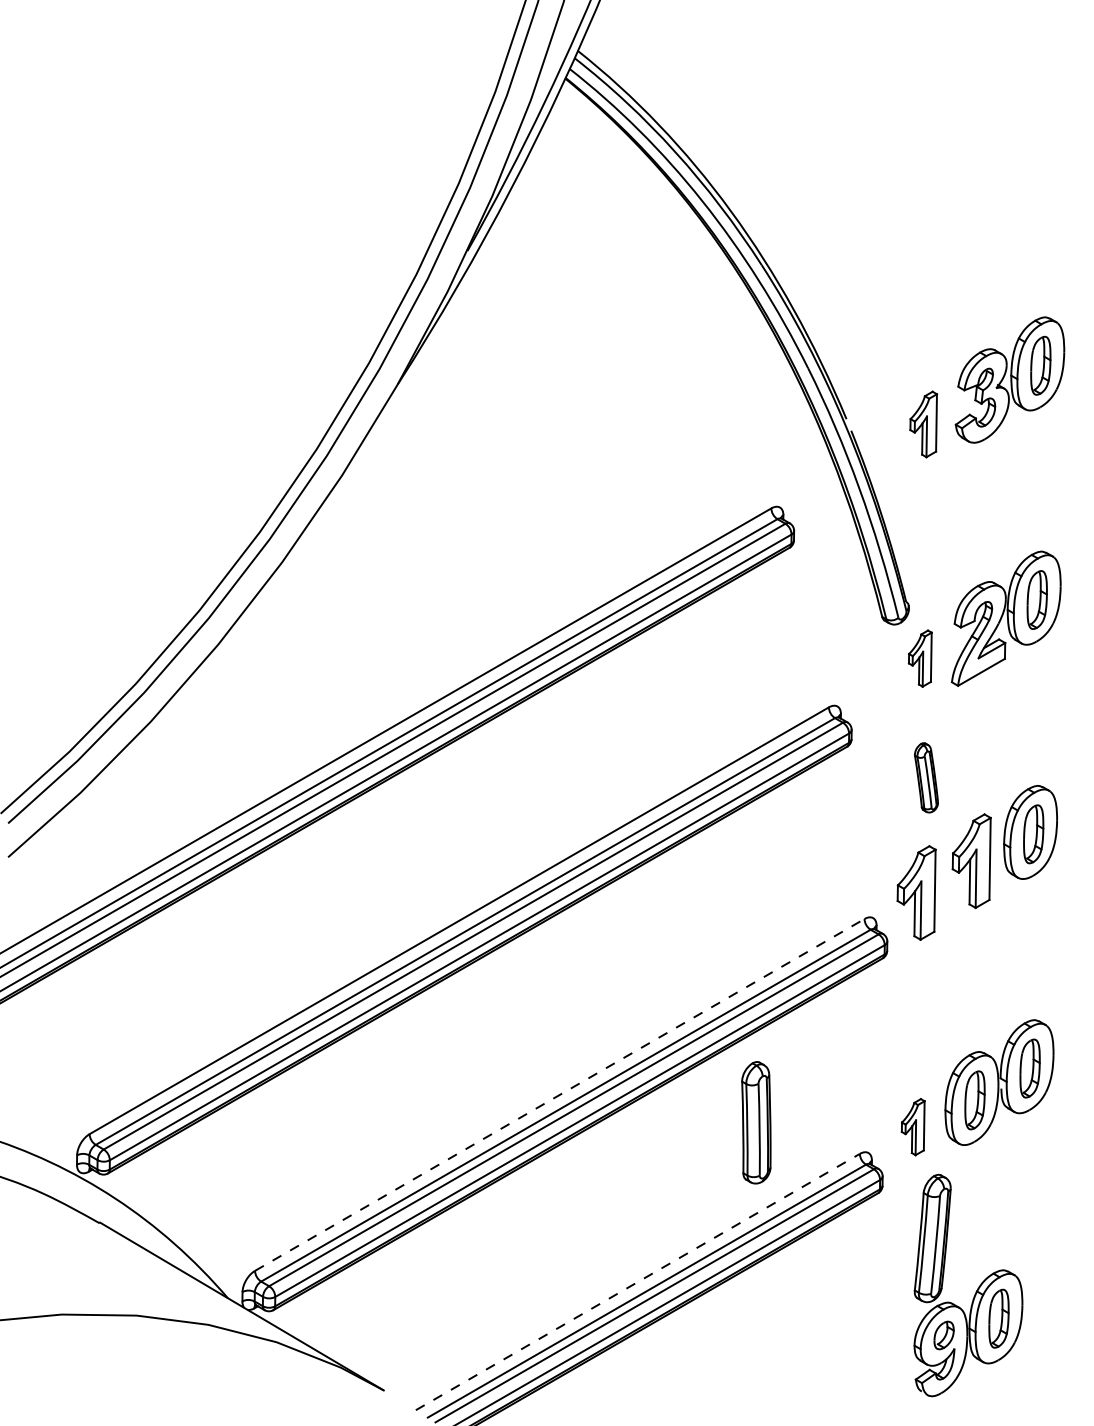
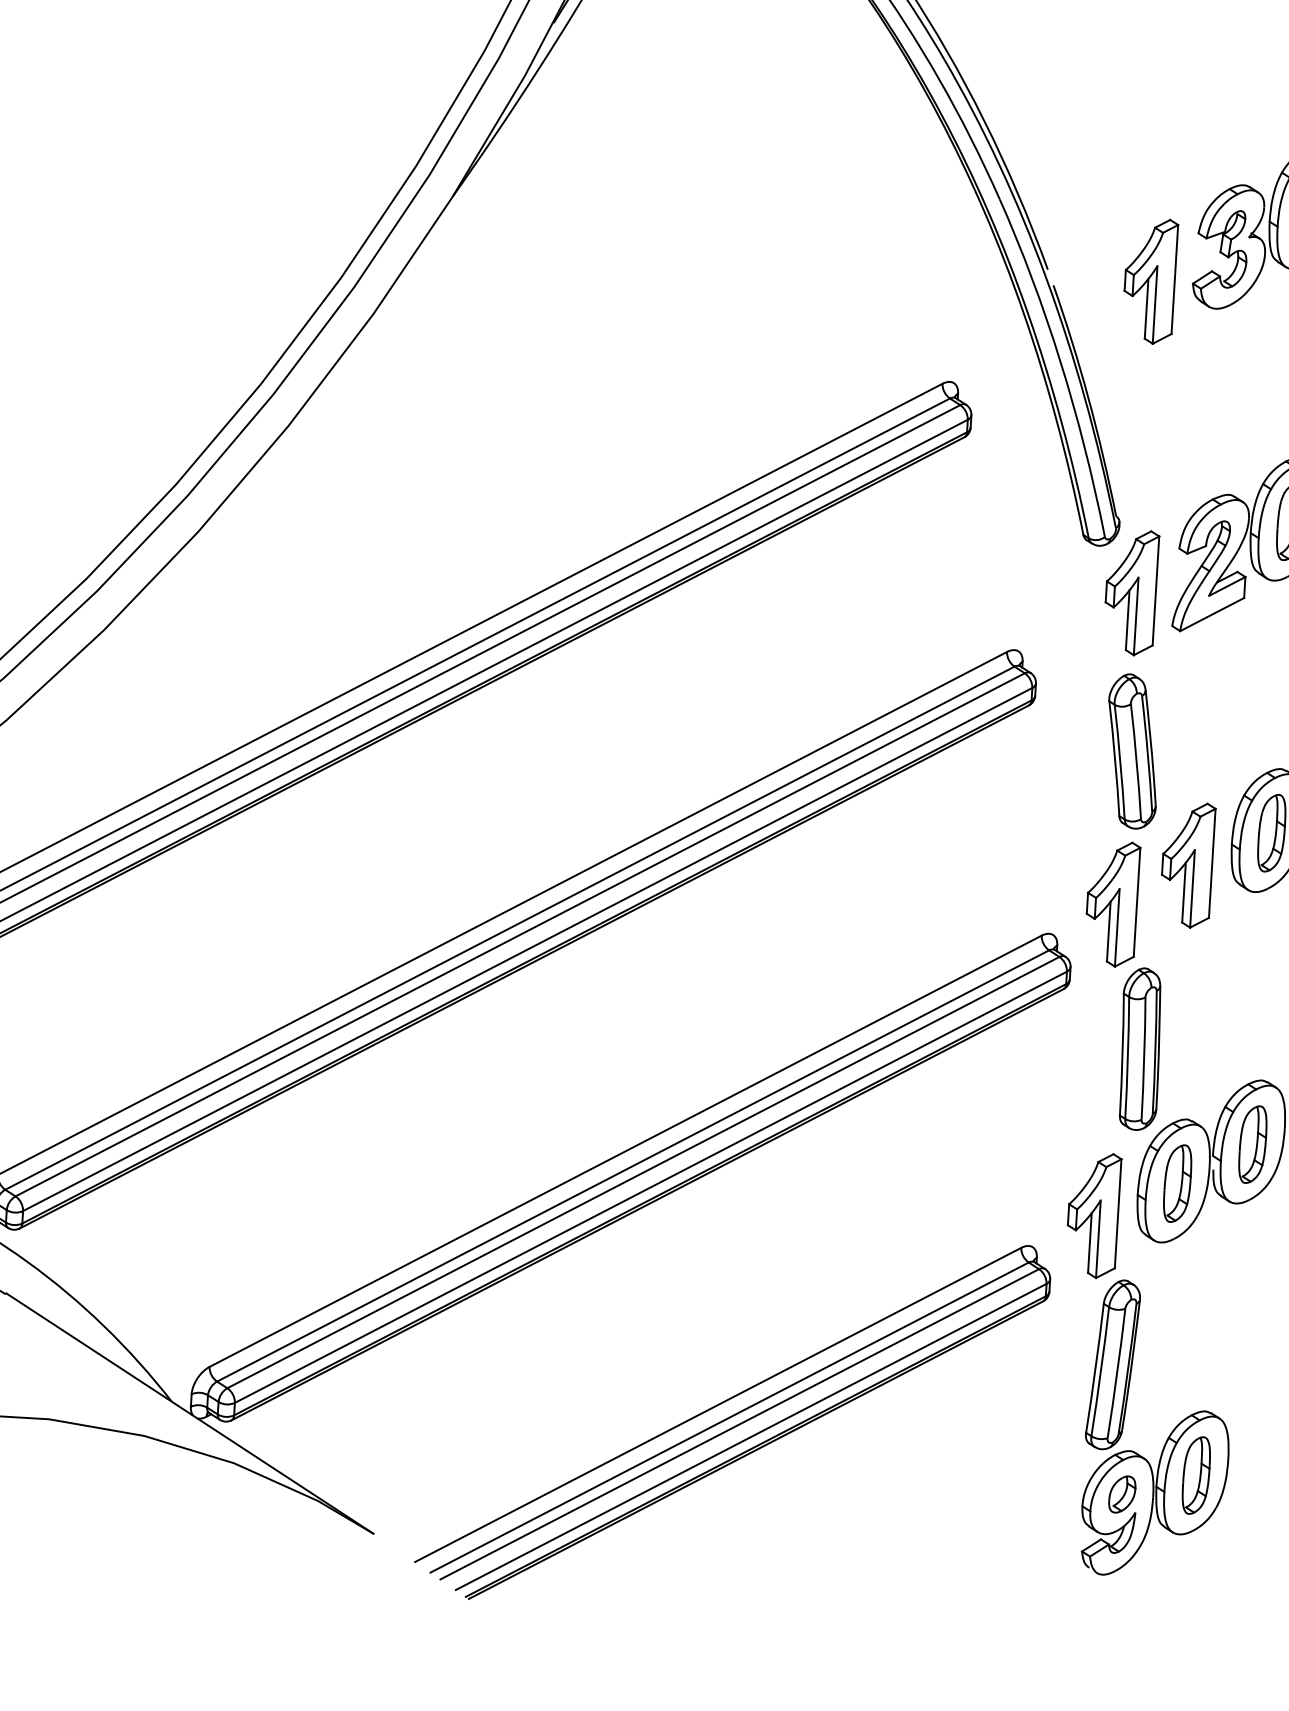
part: (923, 424) -> (1149, 281), size x1.43
part: (920, 658) -> (1131, 592), size x1.67
part: (926, 777) -> (1132, 751), size x1.67
line: (559, 1094) -> (625, 1150), dashed -> solid
part: (756, 1122) -> (1140, 1048), moved
part: (913, 1126) -> (1094, 1214), size x1.67
line: (638, 1281) -> (719, 1404), dashed -> solid

